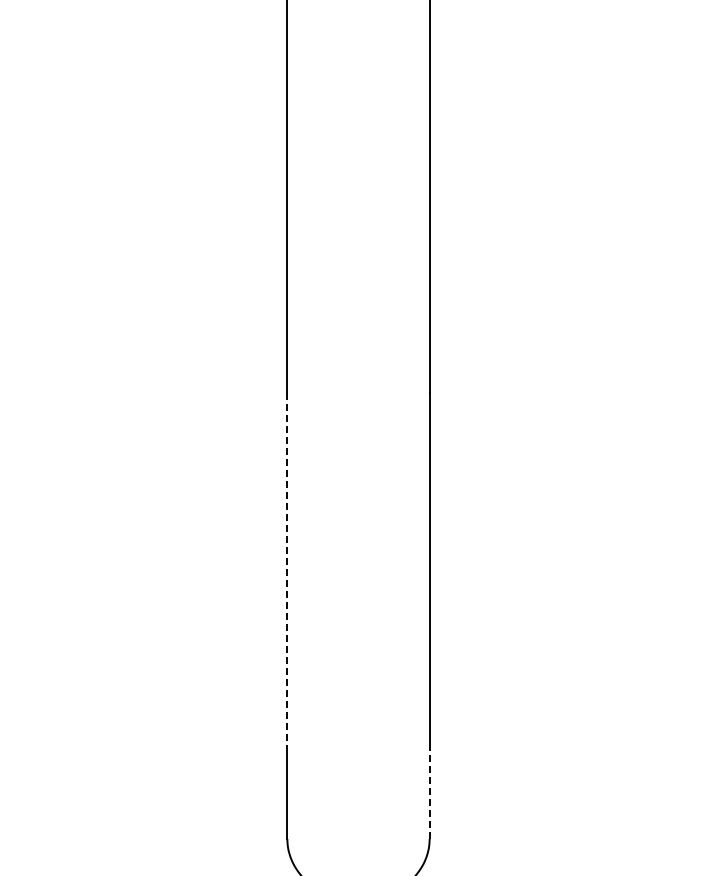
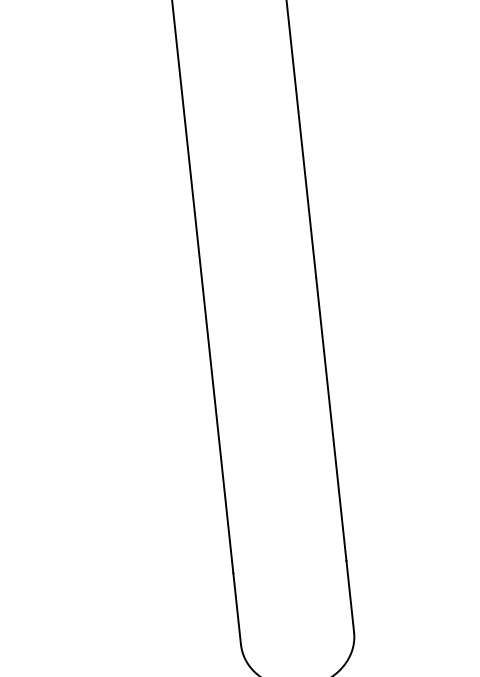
line: (287, 571) -> (218, 431), dashed -> solid
line: (429, 794) -> (350, 597), dashed -> solid

